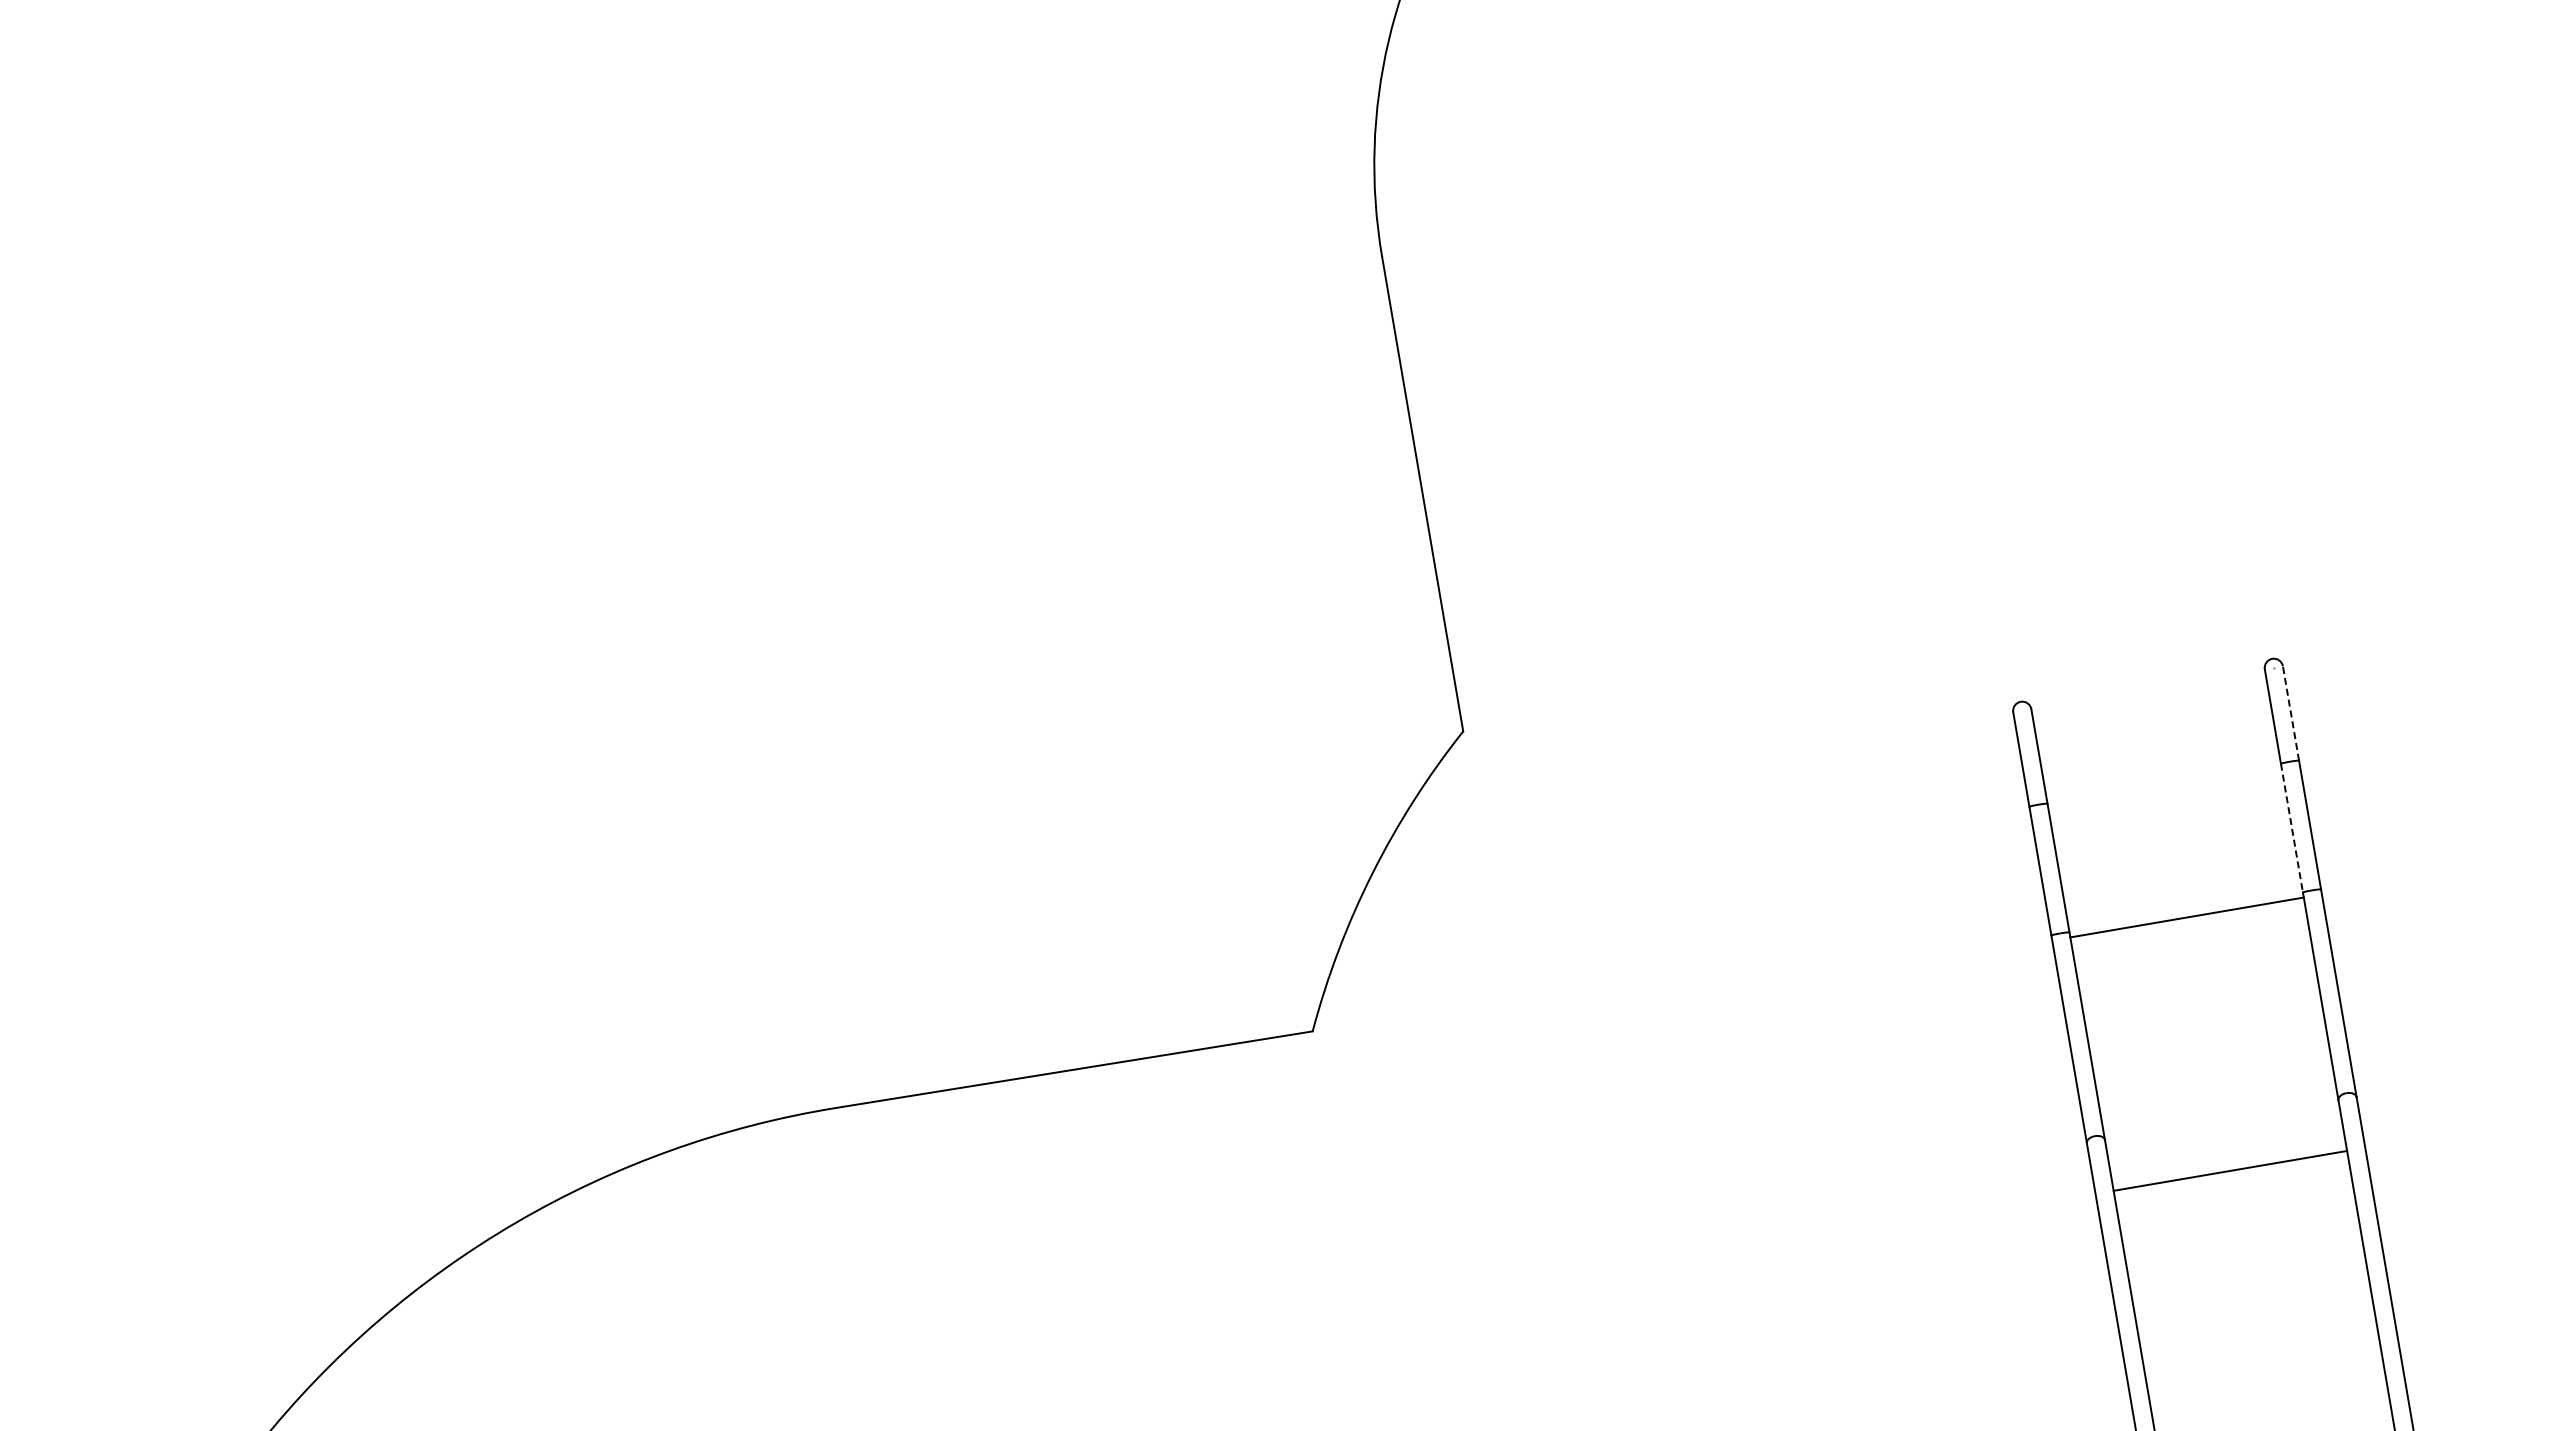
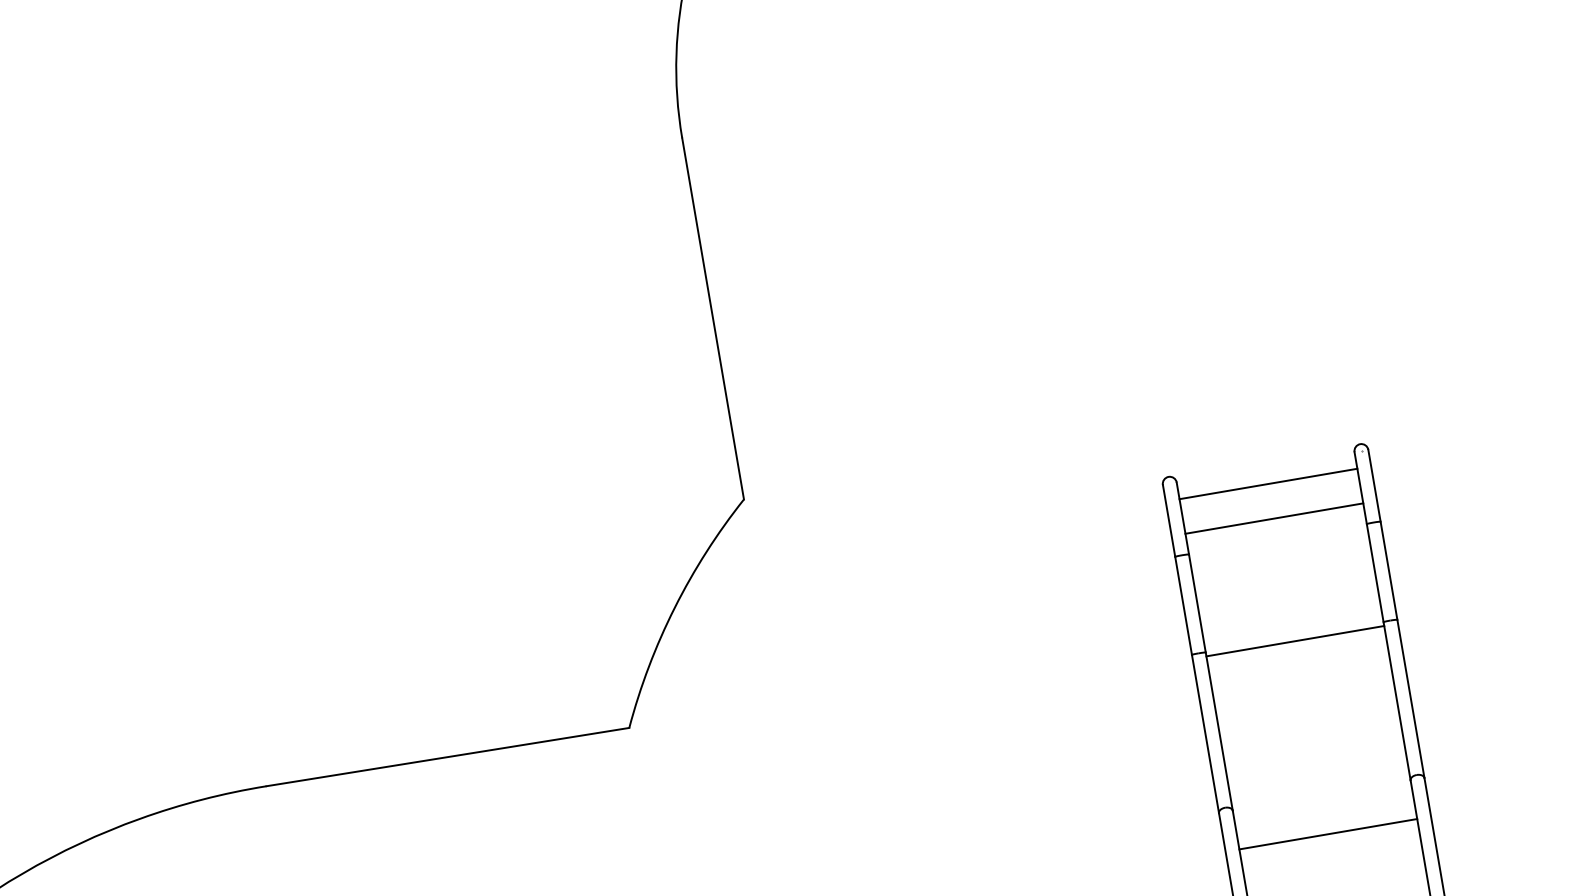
line: (2151, 711) -> (1268, 484), added
line: (2291, 713) -> (1374, 485), dashed -> solid
line: (2159, 756) -> (1274, 518), added
line: (2292, 828) -> (1375, 573), dashed -> solid

